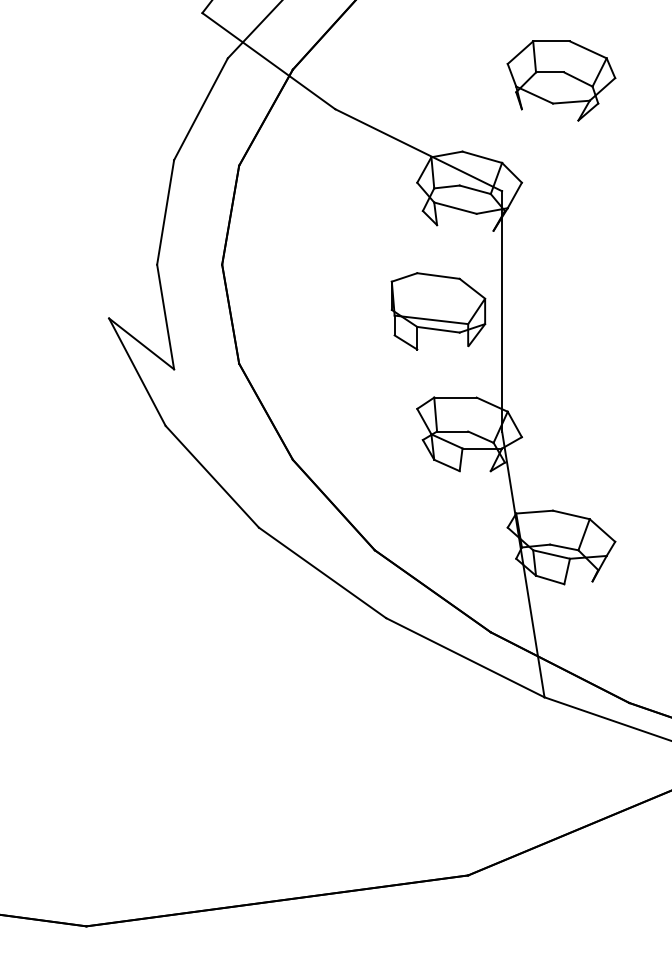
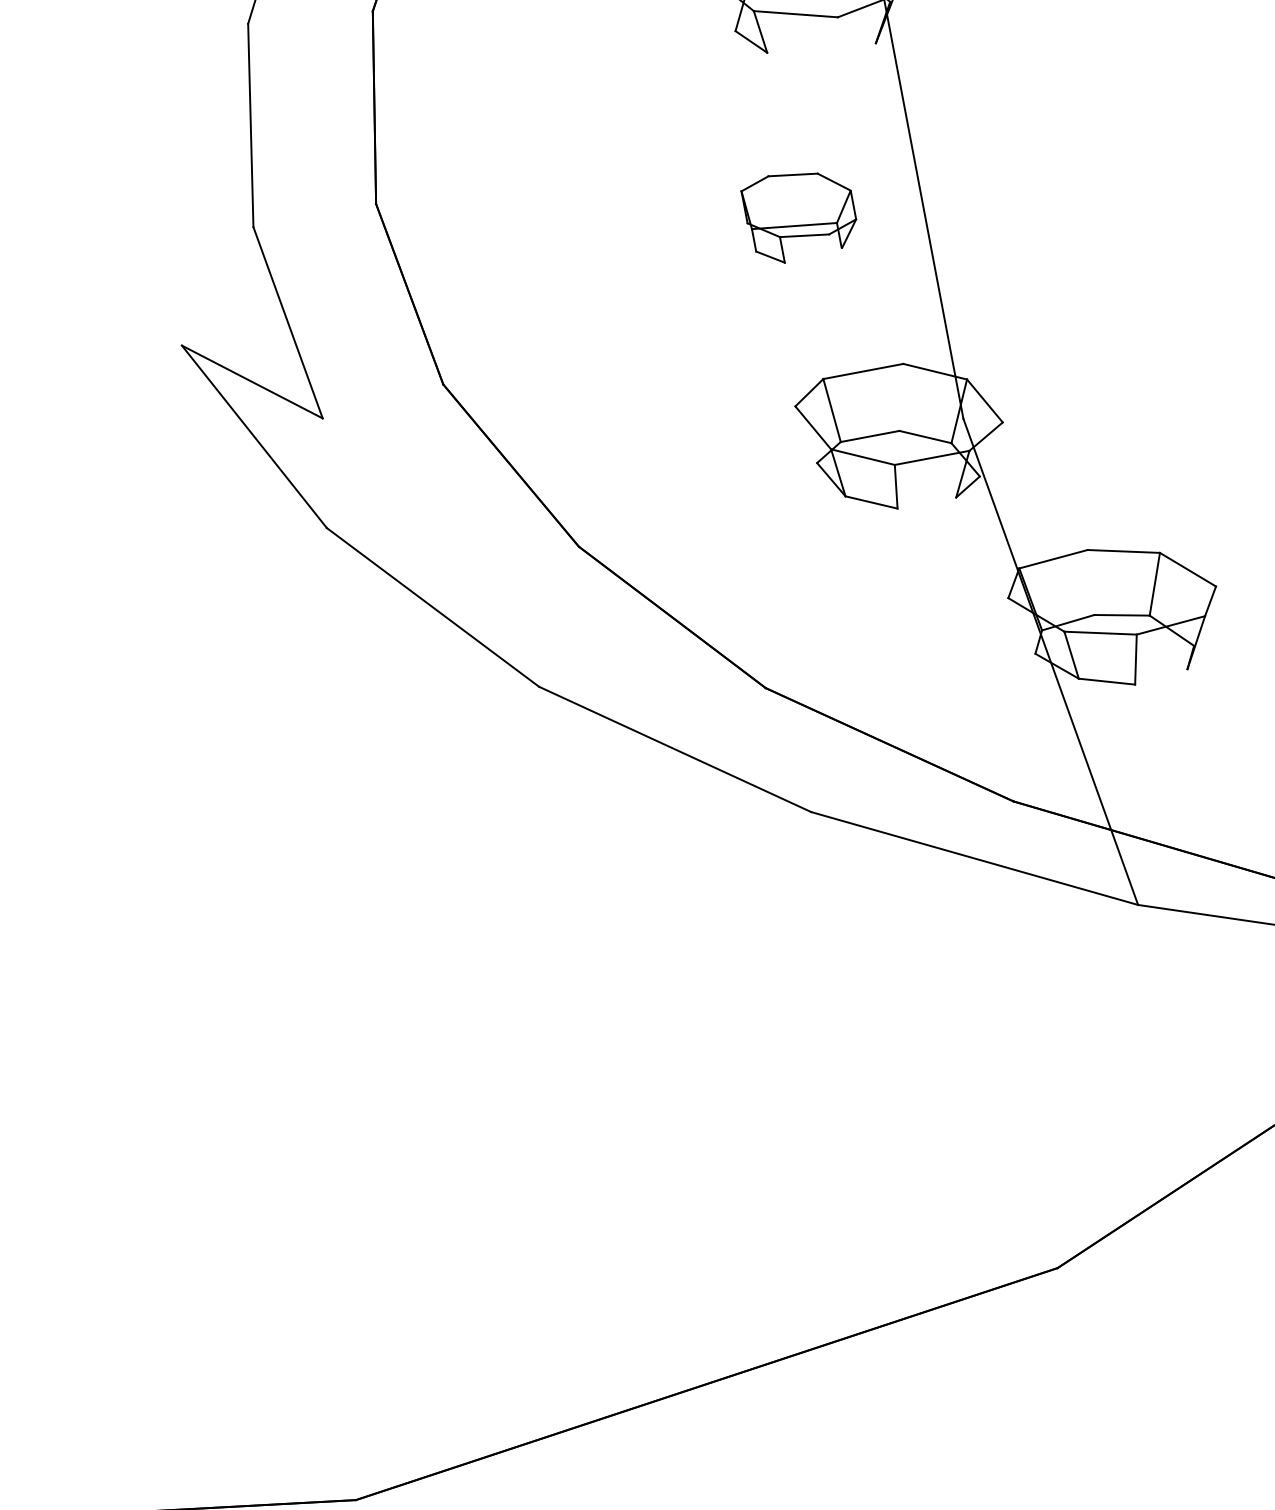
part: (438, 311) -> (800, 215), size x0.6

